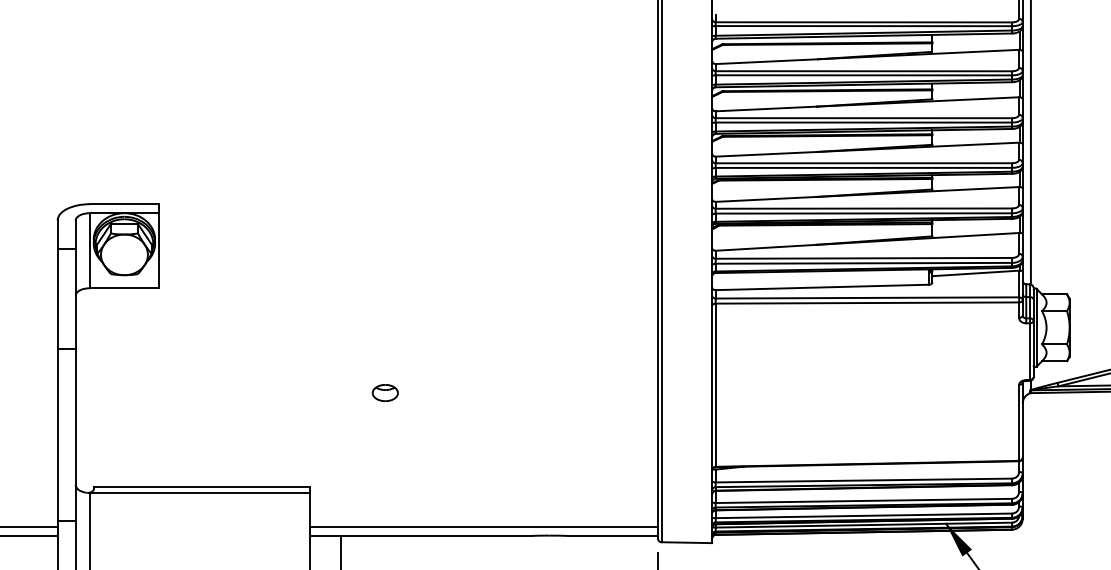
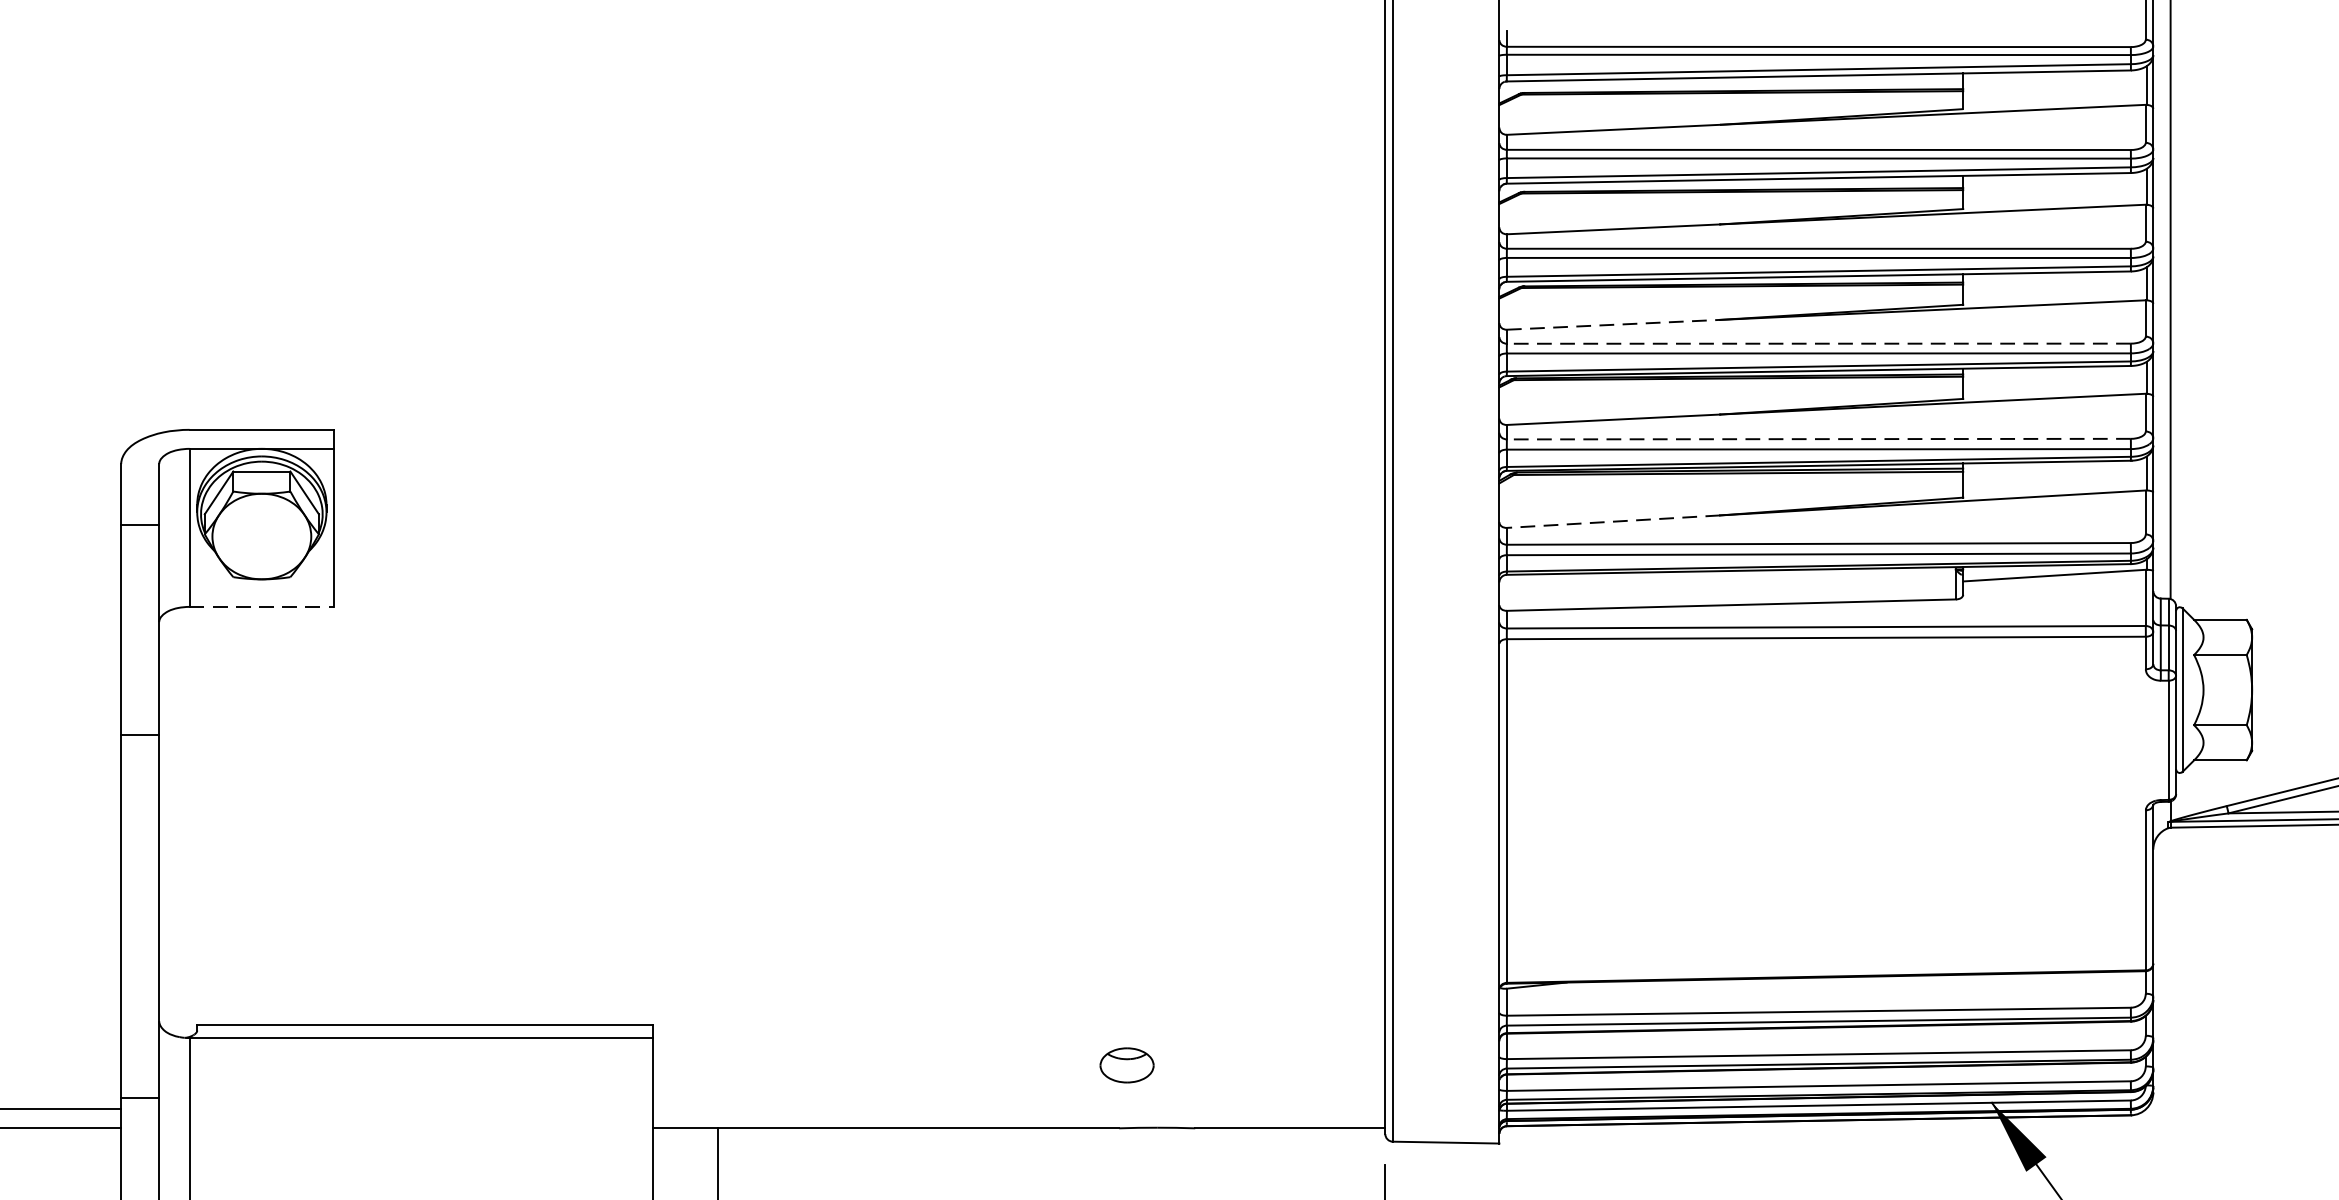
line: (766, 154) -> (1613, 325), solid -> dashed
line: (863, 163) -> (1818, 344), solid -> dashed
line: (863, 208) -> (1818, 438), solid -> dashed
line: (766, 247) -> (1613, 521), solid -> dashed
line: (124, 288) -> (261, 607), solid -> dashed
part: (384, 392) -> (1125, 1064), moved
line: (483, 526) -> (1017, 1108), removed

